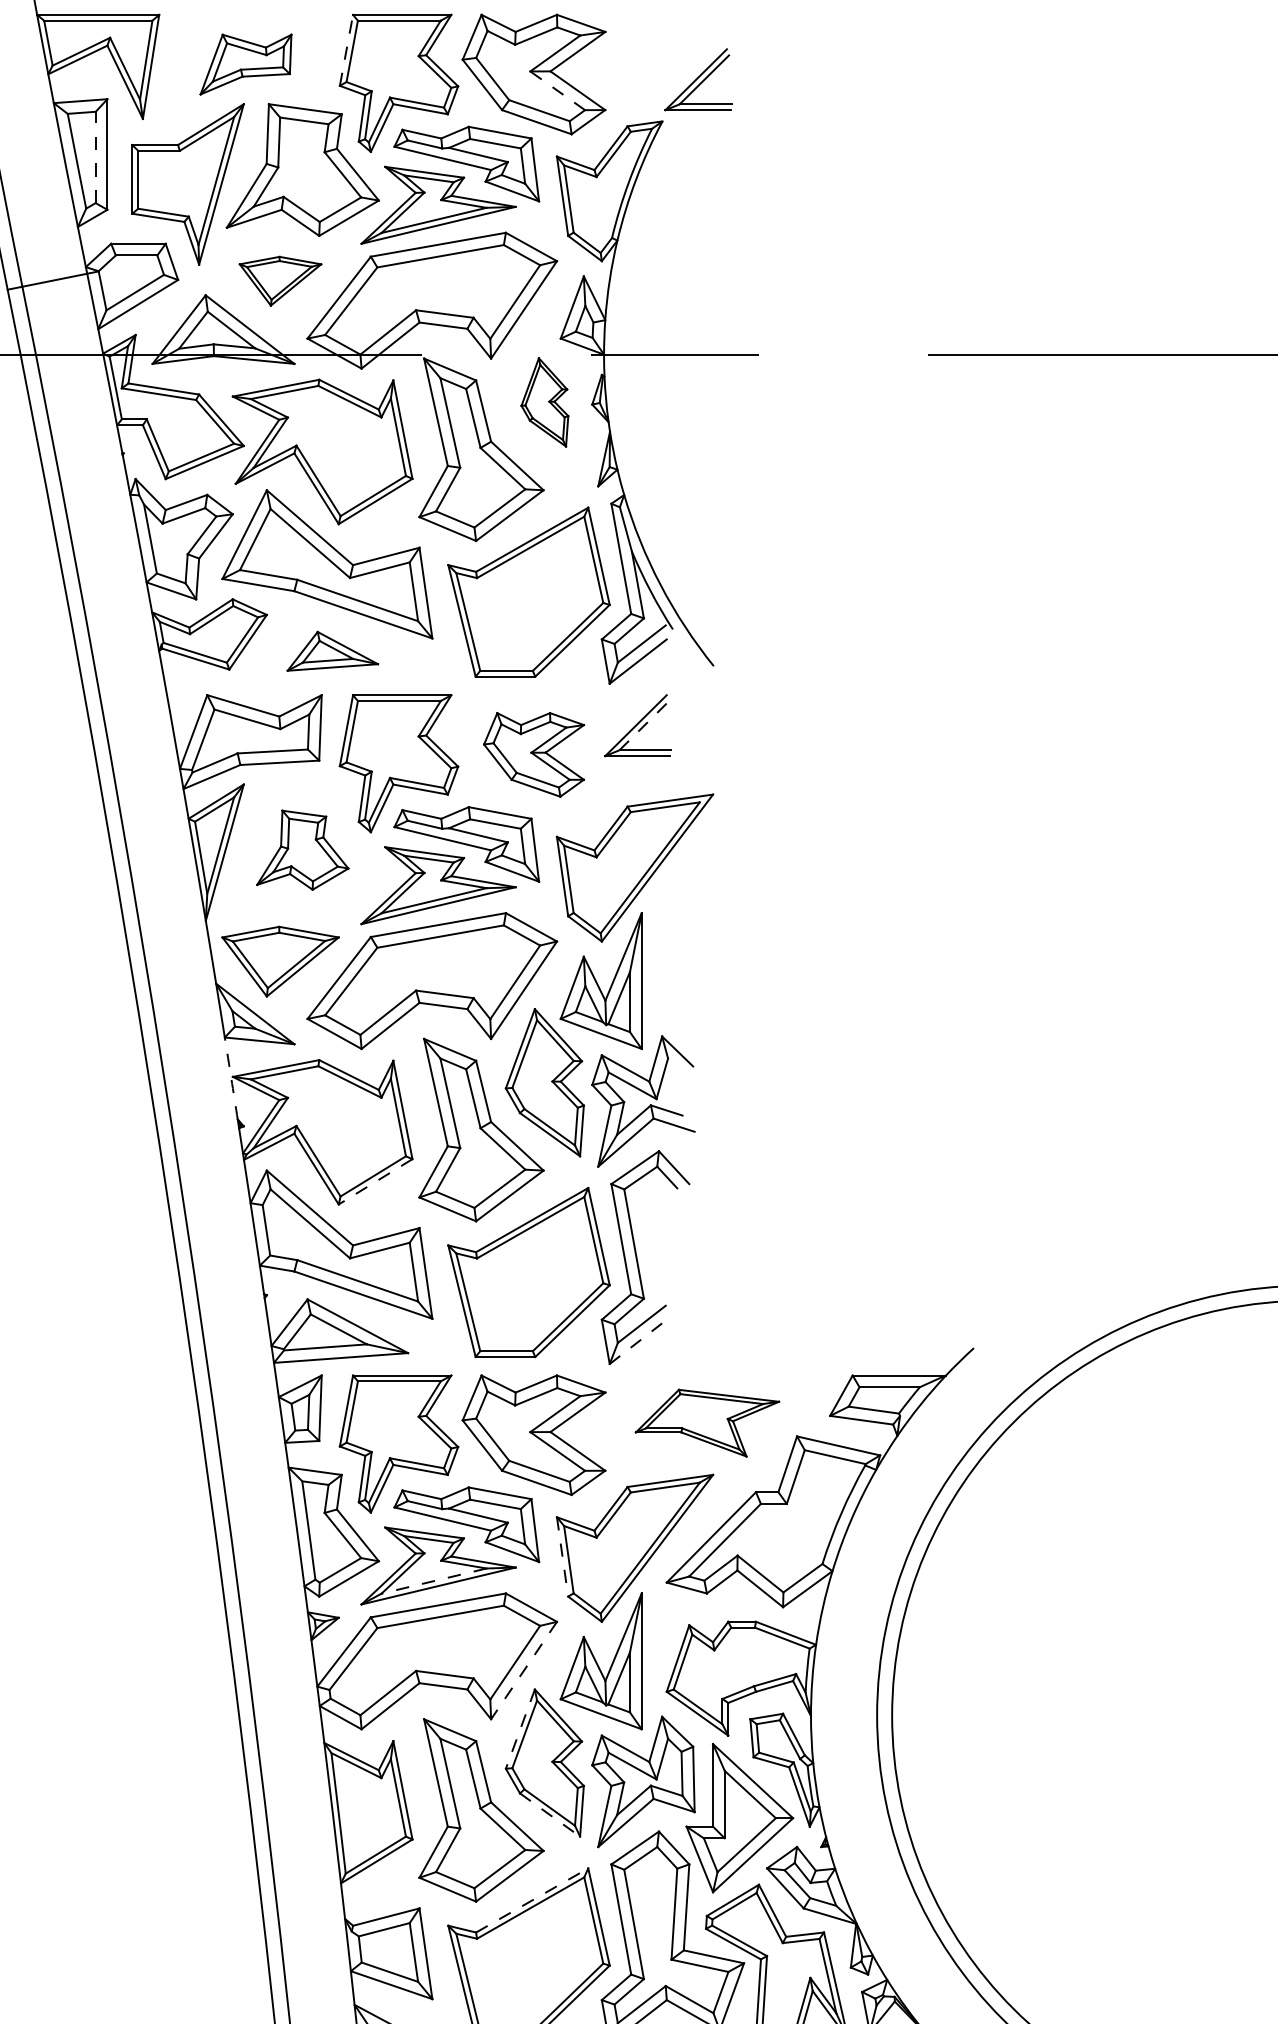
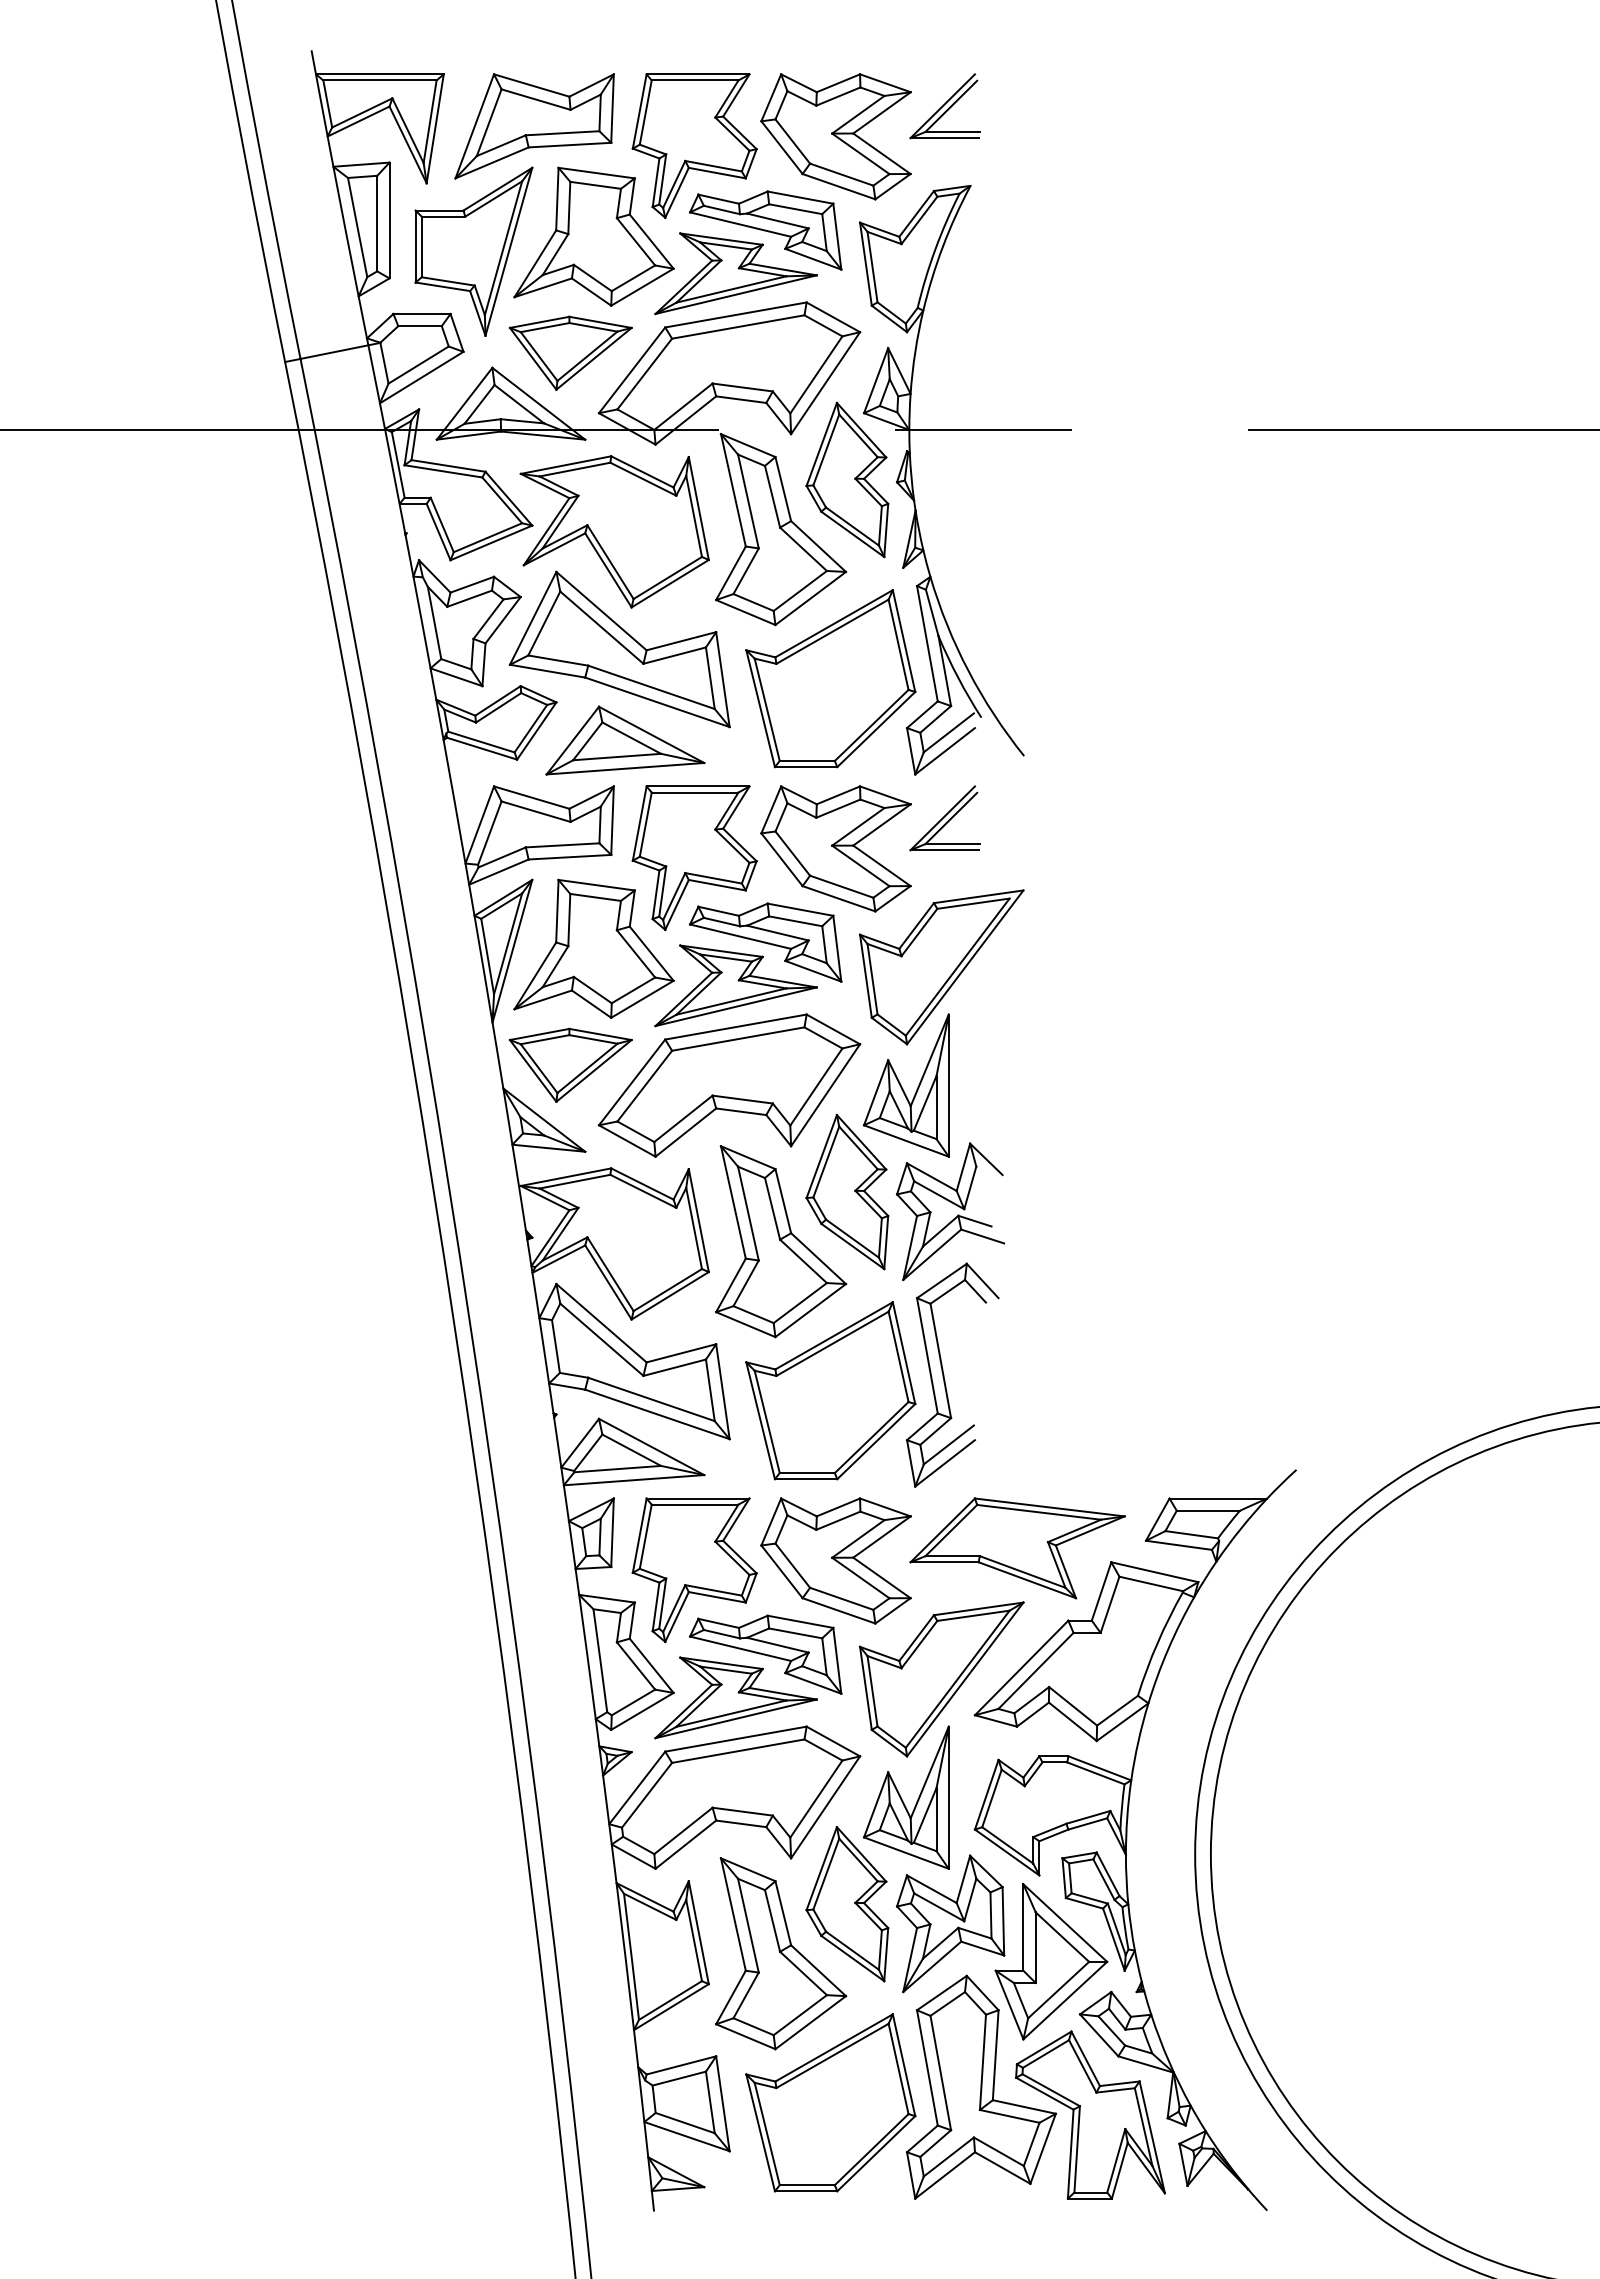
line: (346, 50) -> (639, 111), dashed -> solid
part: (245, 64) -> (534, 126), size x1.67
part: (697, 79) -> (944, 106), moved
line: (557, 90) -> (860, 153), dashed -> solid
line: (95, 157) -> (377, 223), dashed -> solid
part: (280, 280) -> (570, 352), size x1.43
part: (544, 401) -> (847, 479), size x1.67
part: (332, 651) -> (625, 740), size x1.67
line: (644, 725) -> (951, 818), dashed -> solid
part: (533, 754) -> (835, 848), size x1.43
part: (302, 850) -> (593, 948), size x1.67
arc: (231, 1078) -> (519, 1187), dashed -> solid
line: (374, 1182) -> (669, 1296), dashed -> solid
line: (638, 1342) -> (945, 1463), dashed -> solid
part: (707, 1423) -> (1017, 1548), size x1.43
line: (562, 1557) -> (865, 1688), dashed -> solid
line: (433, 1580) -> (730, 1713), dashed -> solid
line: (523, 1670) -> (825, 1807), dashed -> solid
line: (520, 1729) -> (821, 1869), dashed -> solid
line: (549, 1814) -> (852, 1958), dashed -> solid
line: (532, 1900) -> (834, 2047), dashed -> solid

